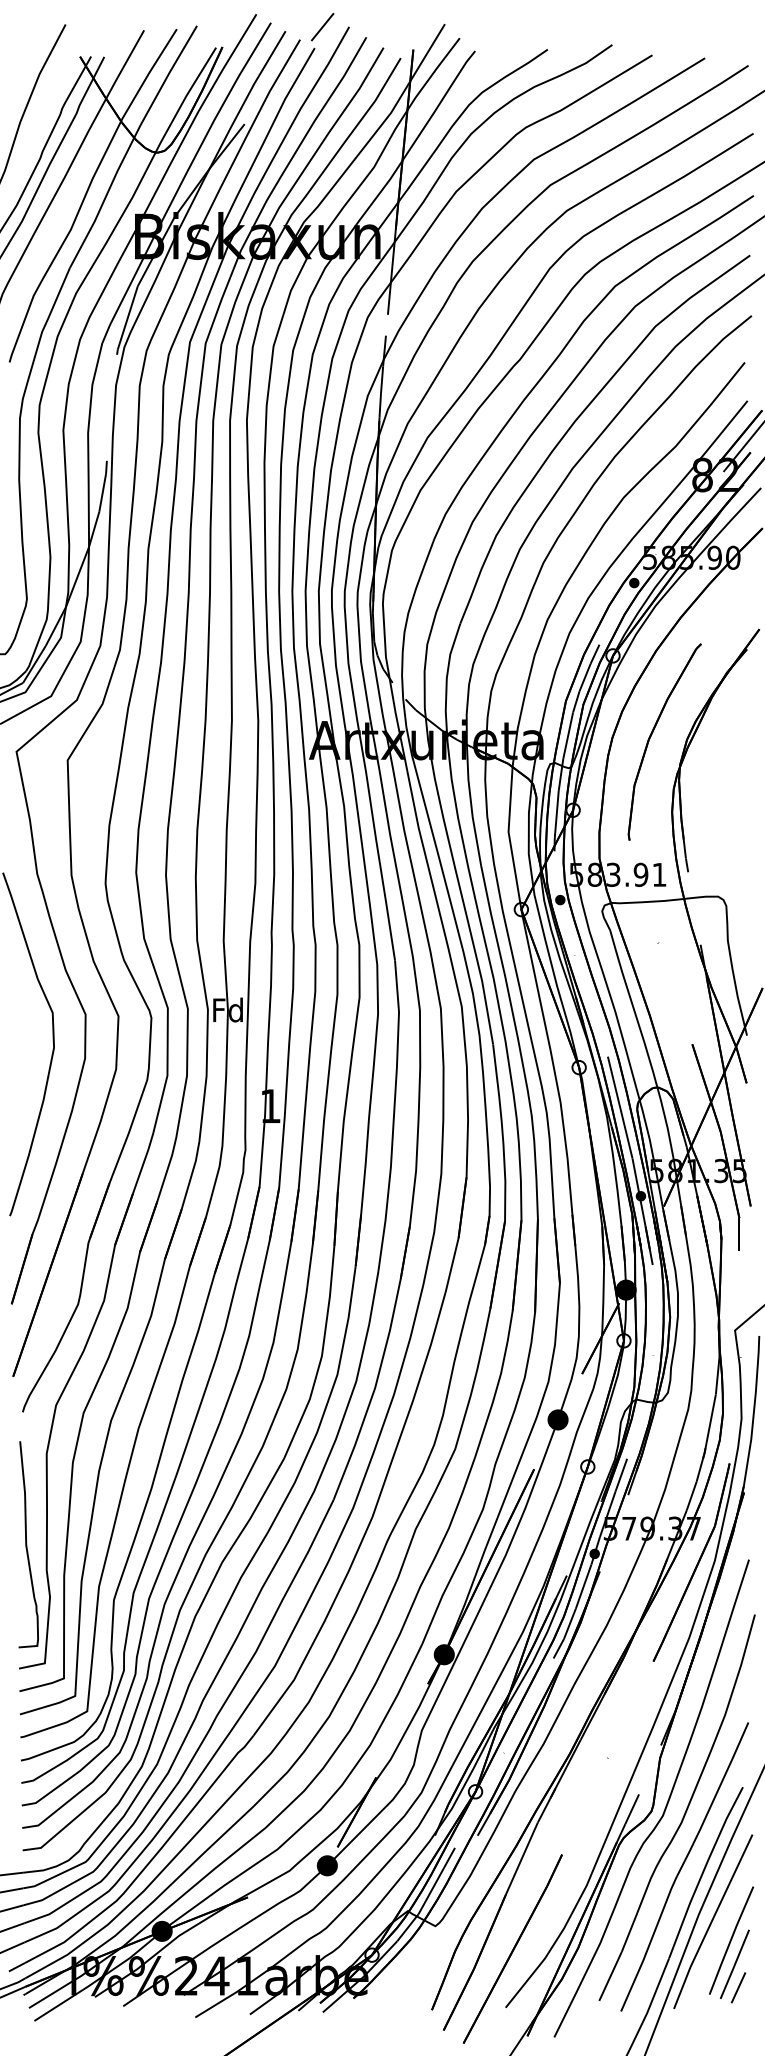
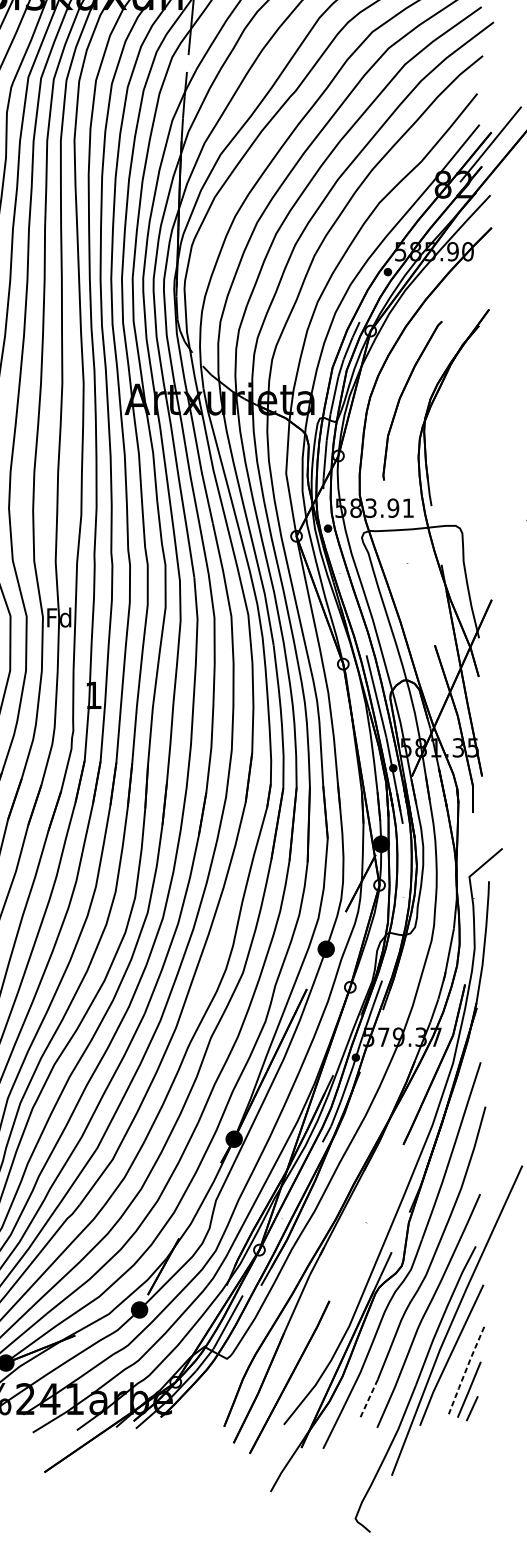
line: (730, 1940) -> (465, 1370), solid -> dashed
line: (610, 1976) -> (368, 1399), solid -> dashed

